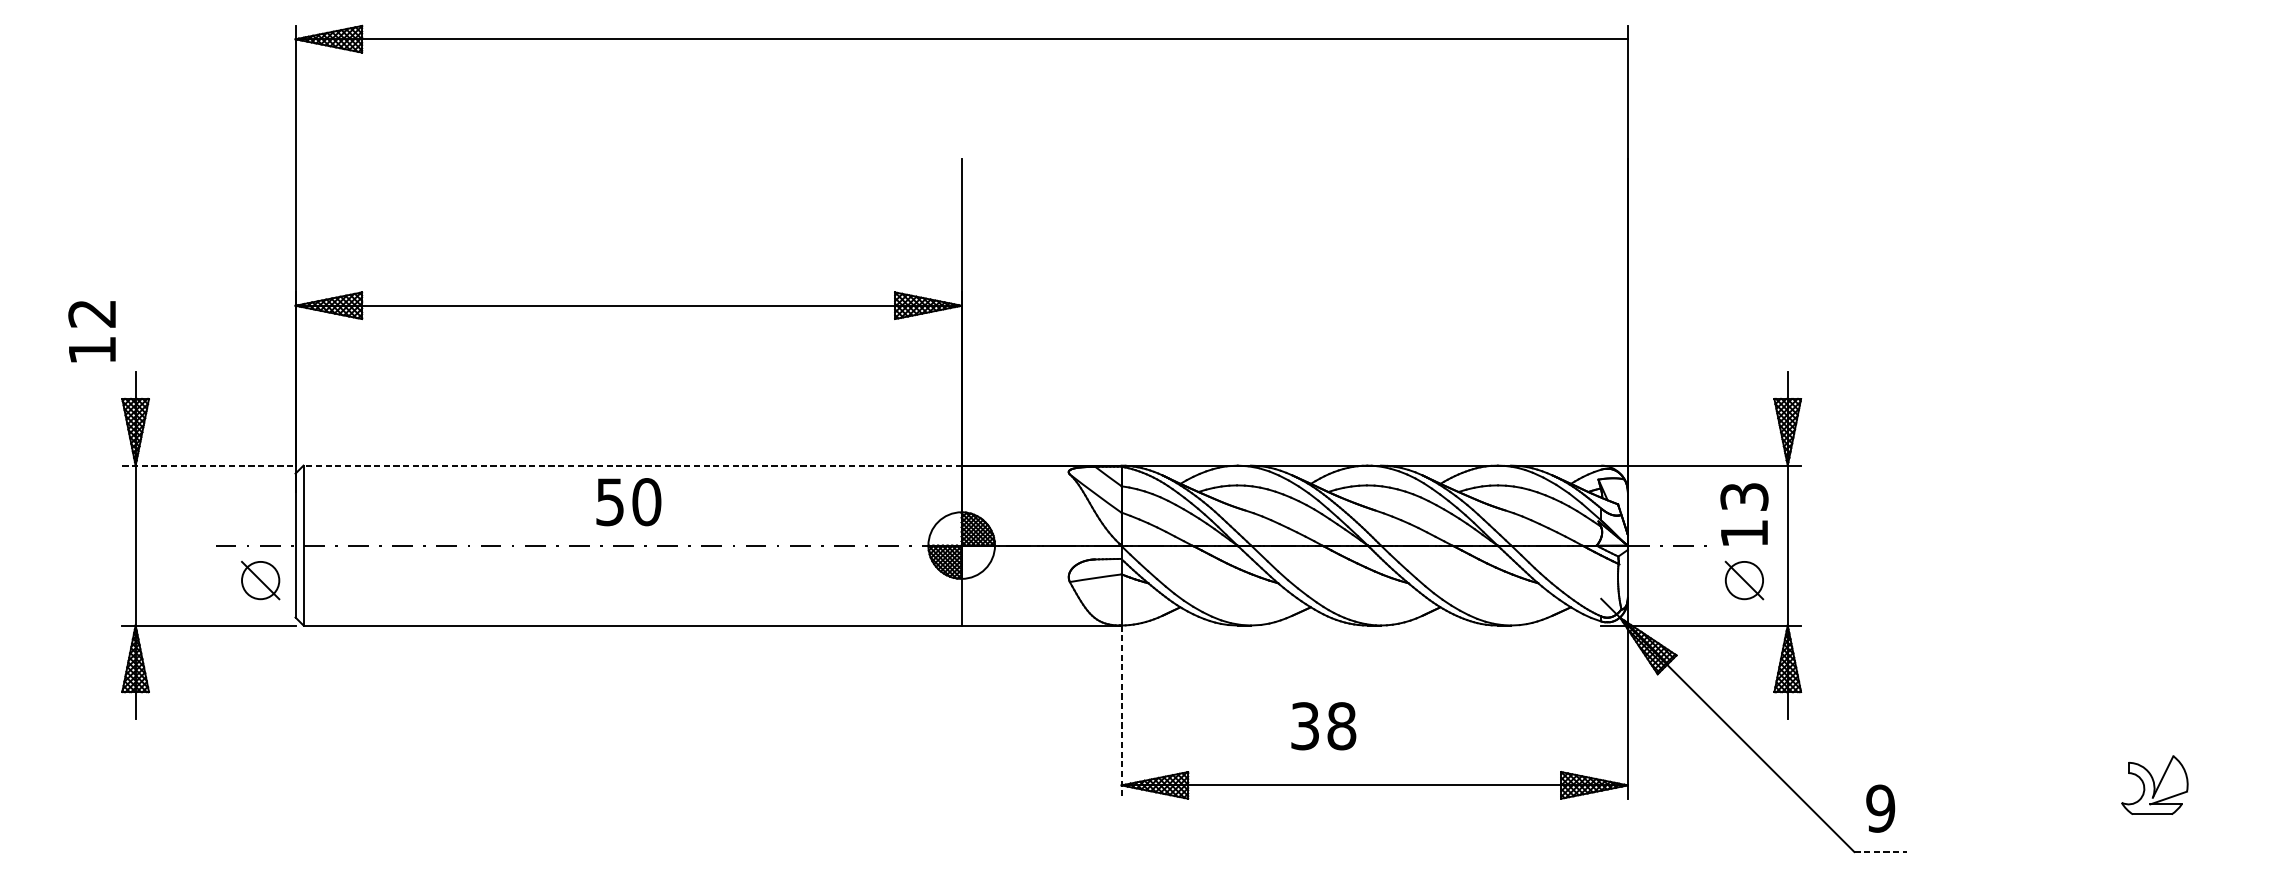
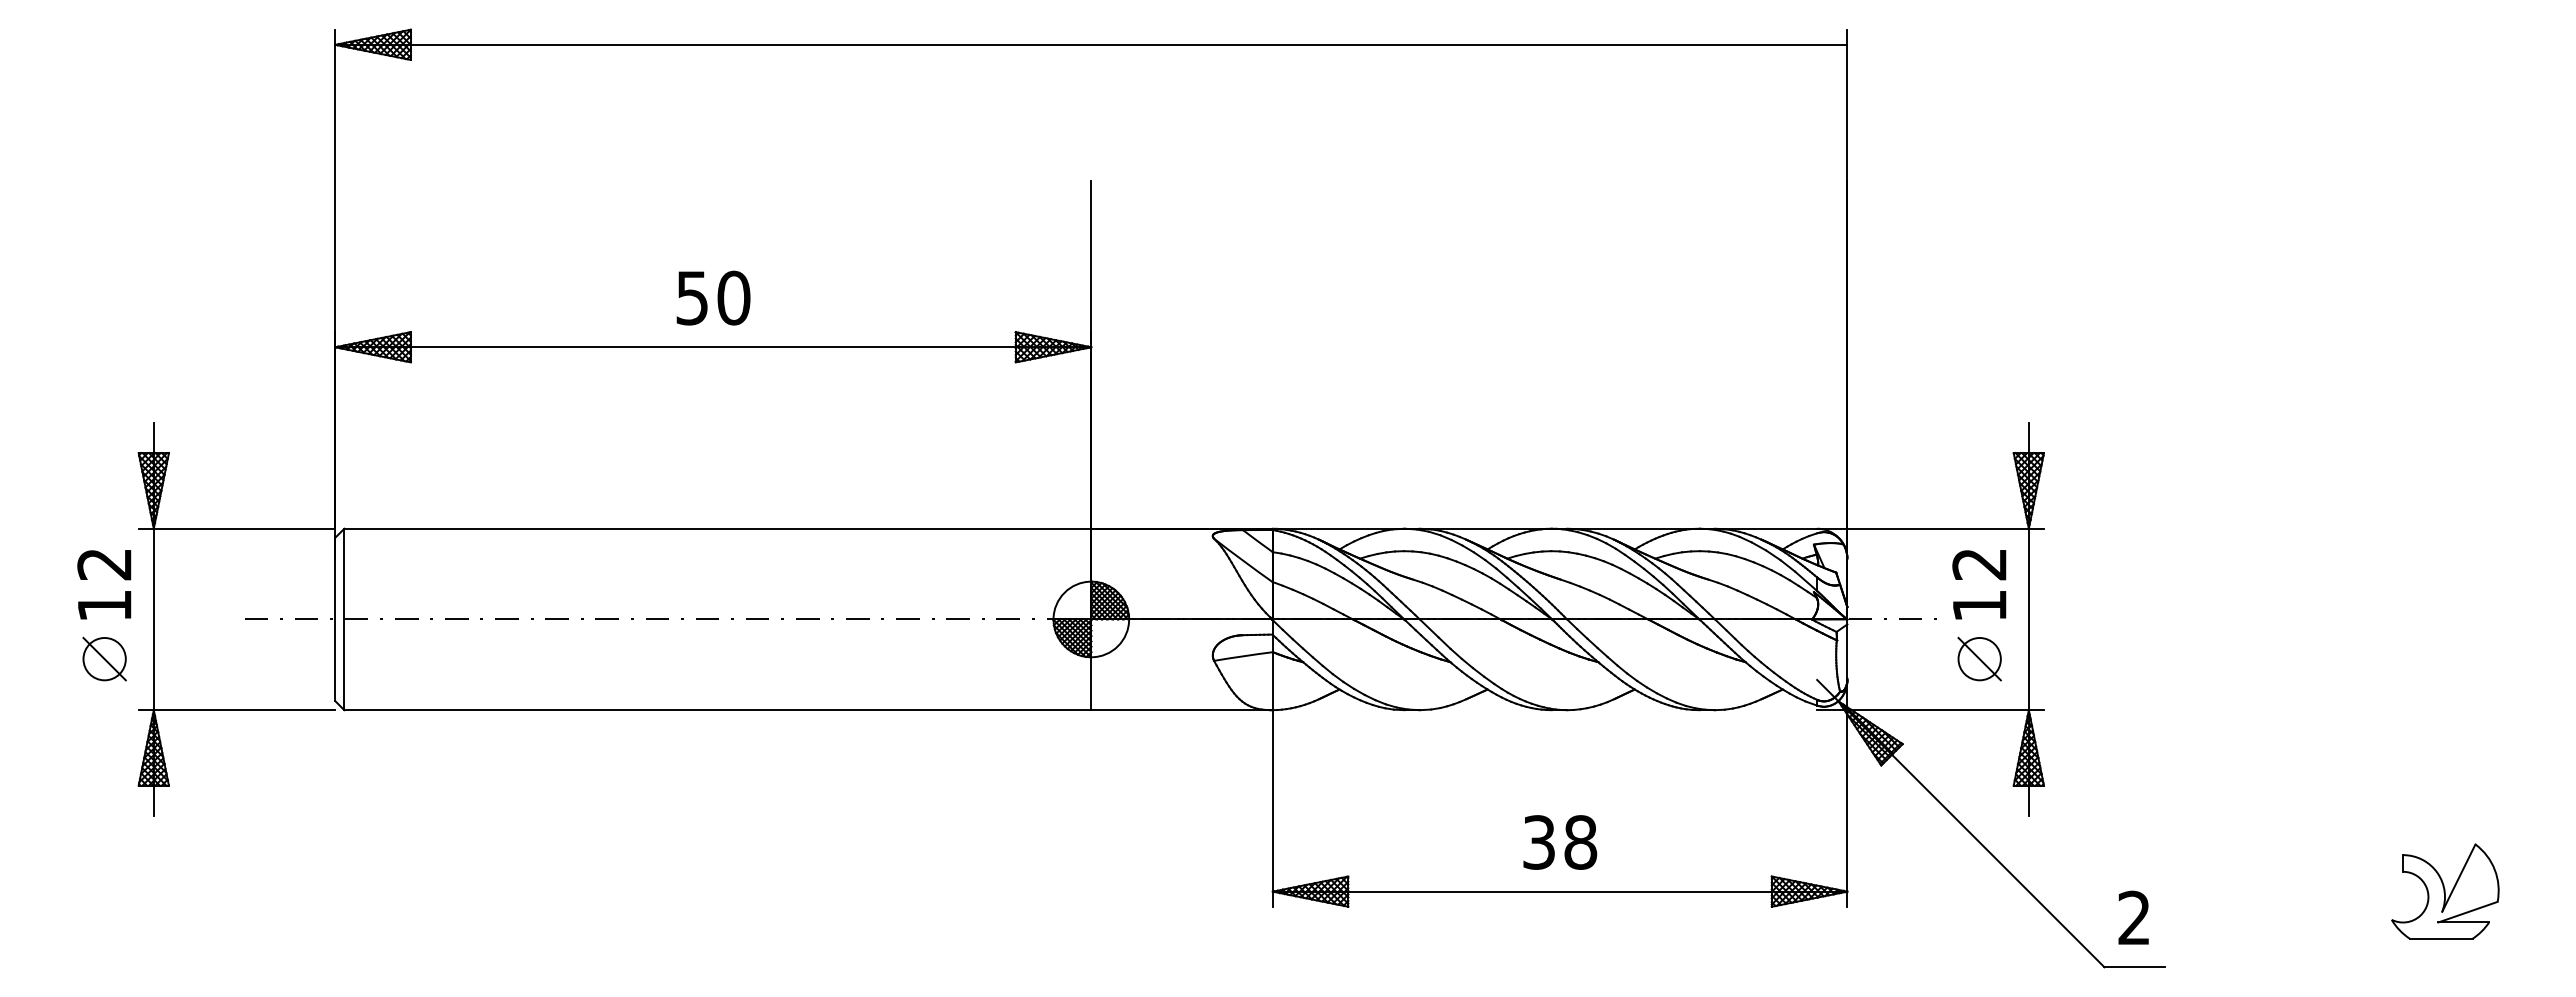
text: (92, 331) -> (104, 584), moved
line: (209, 465) -> (237, 528), dashed -> solid
line: (632, 465) -> (717, 528), dashed -> solid
text: (1744, 497) -> (1979, 564), 13 -> 12
text: (628, 501) -> (713, 297), moved
part: (260, 579) -> (104, 658), moved
line: (1121, 712) -> (1272, 808), dashed -> solid
text: (1323, 726) -> (1560, 842), moved
part: (2154, 785) -> (2445, 891), size x1.43
text: (1879, 808) -> (2133, 917), 9 -> 2
line: (1881, 852) -> (2135, 967), dashed -> solid

